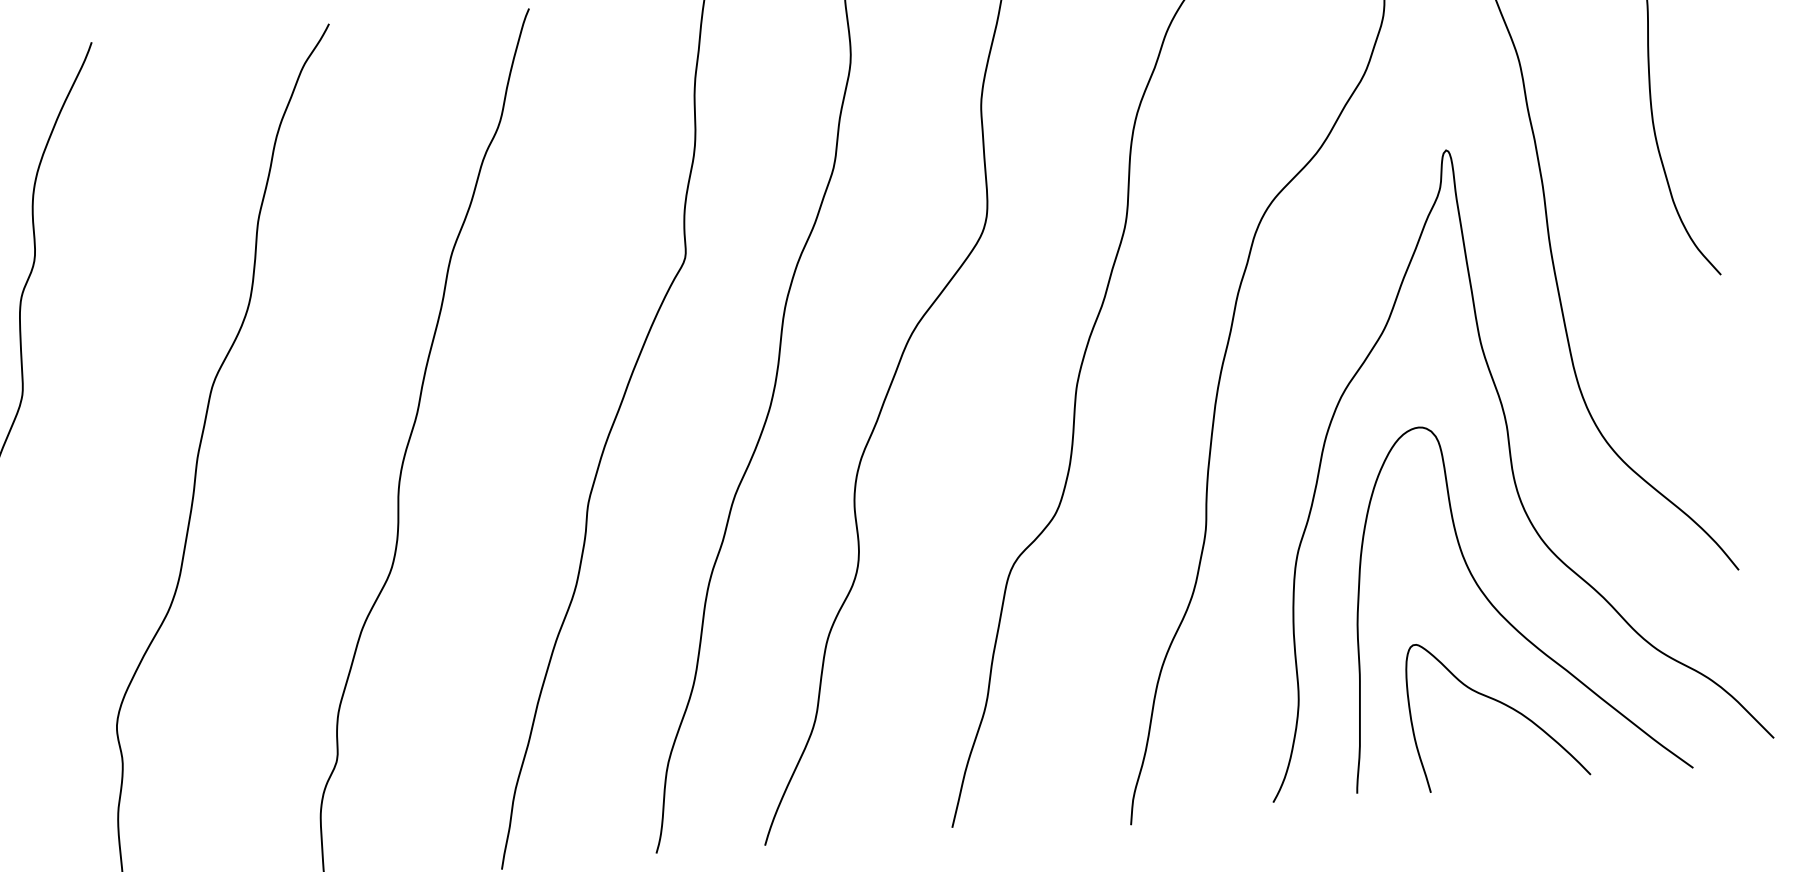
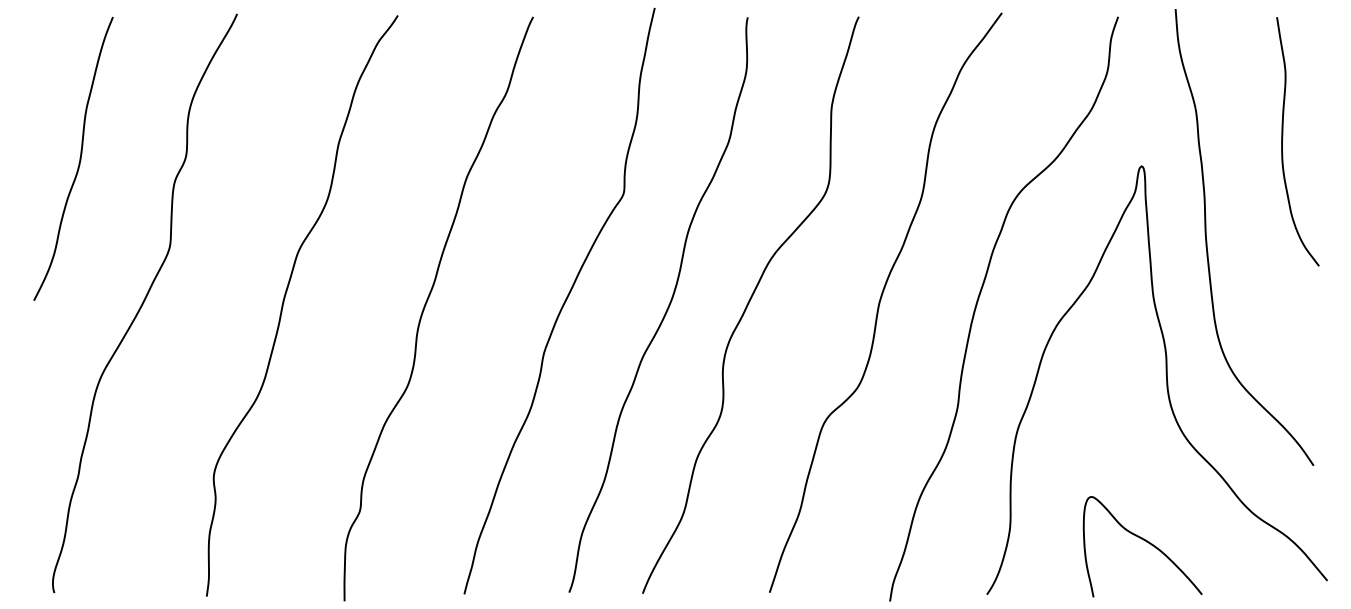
curve: (1497, 608) -> (1149, 477), removed

